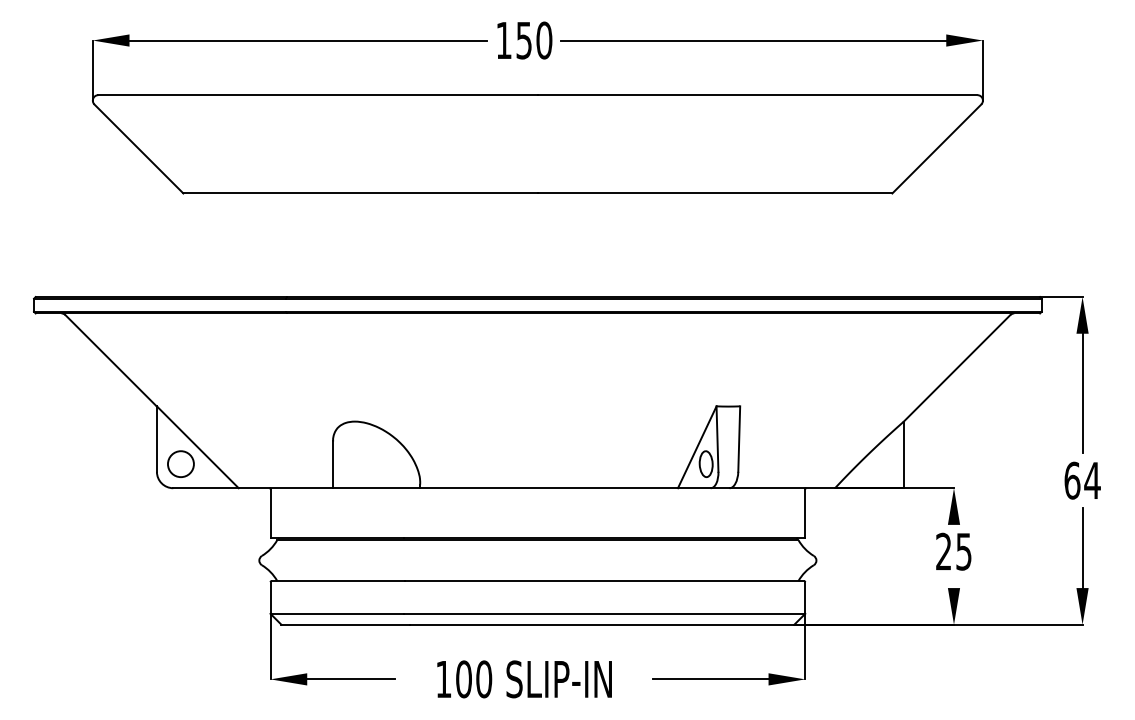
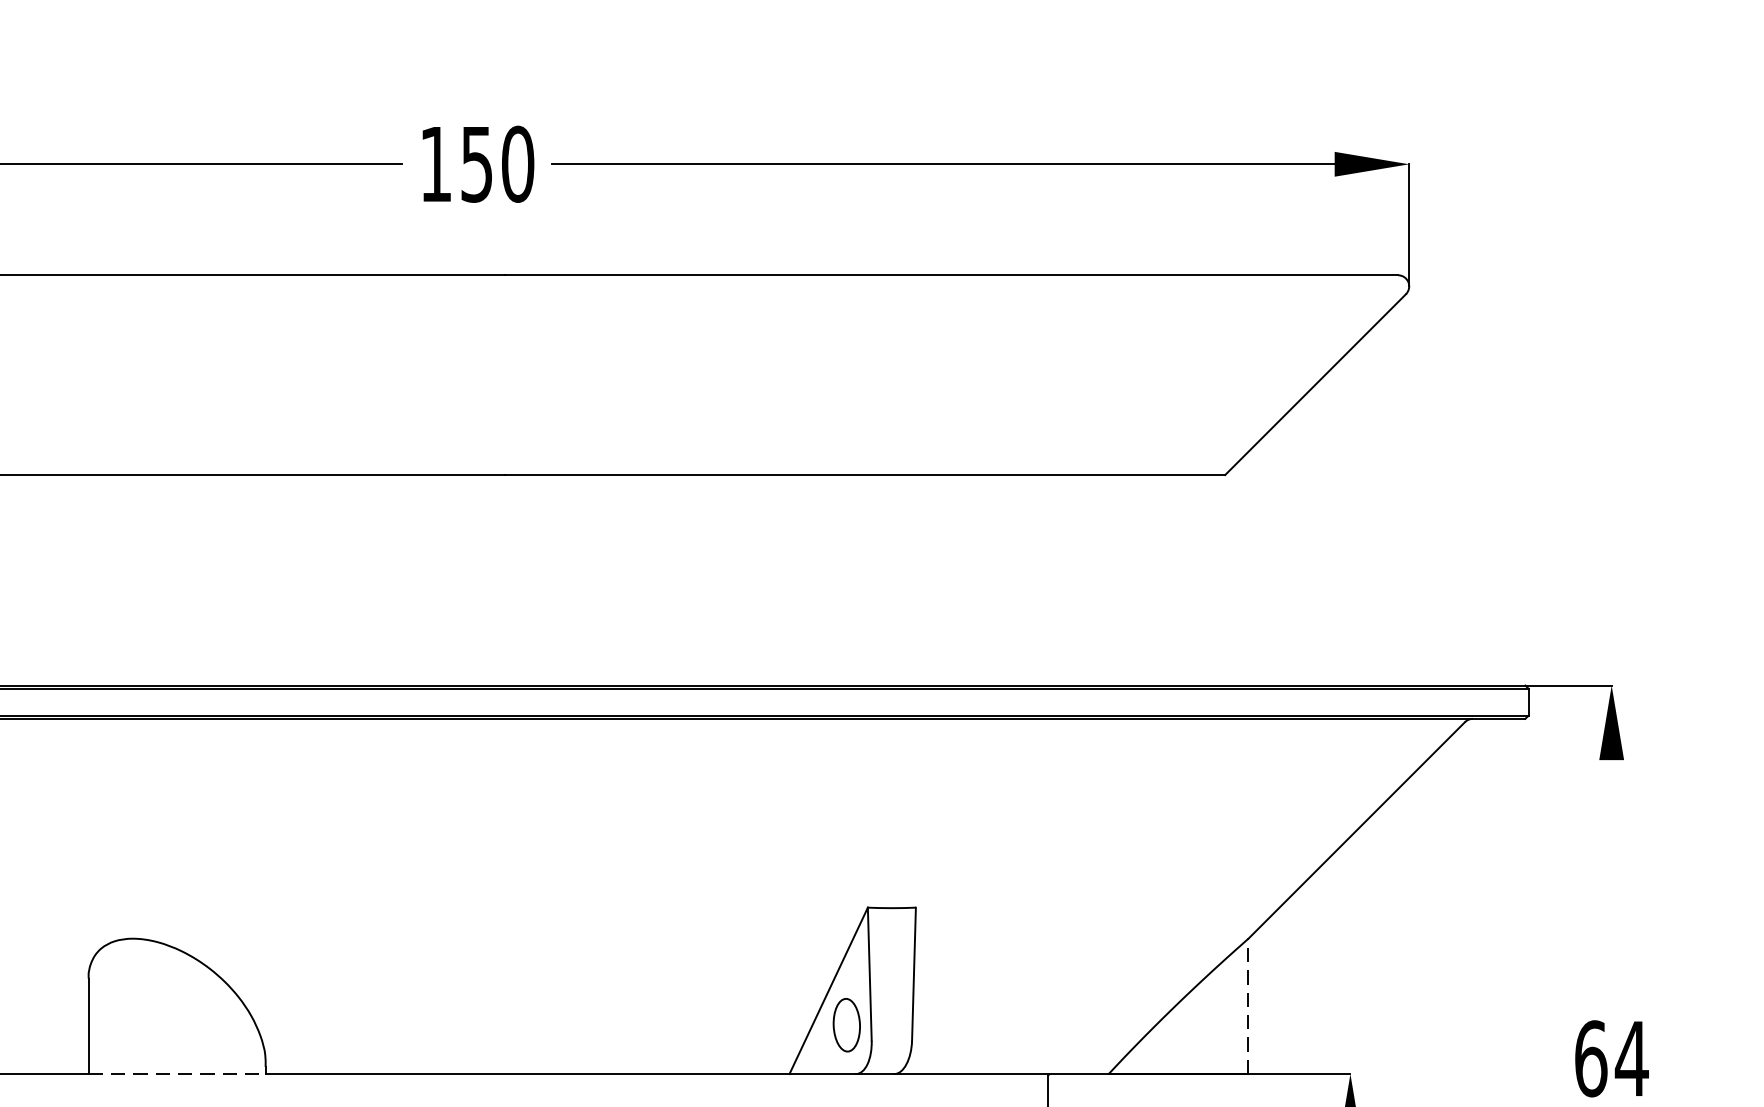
line: (1082, 393) -> (1611, 881), removed
line: (903, 454) -> (1247, 1005), solid -> dashed
line: (376, 488) -> (176, 1074), solid -> dashed

